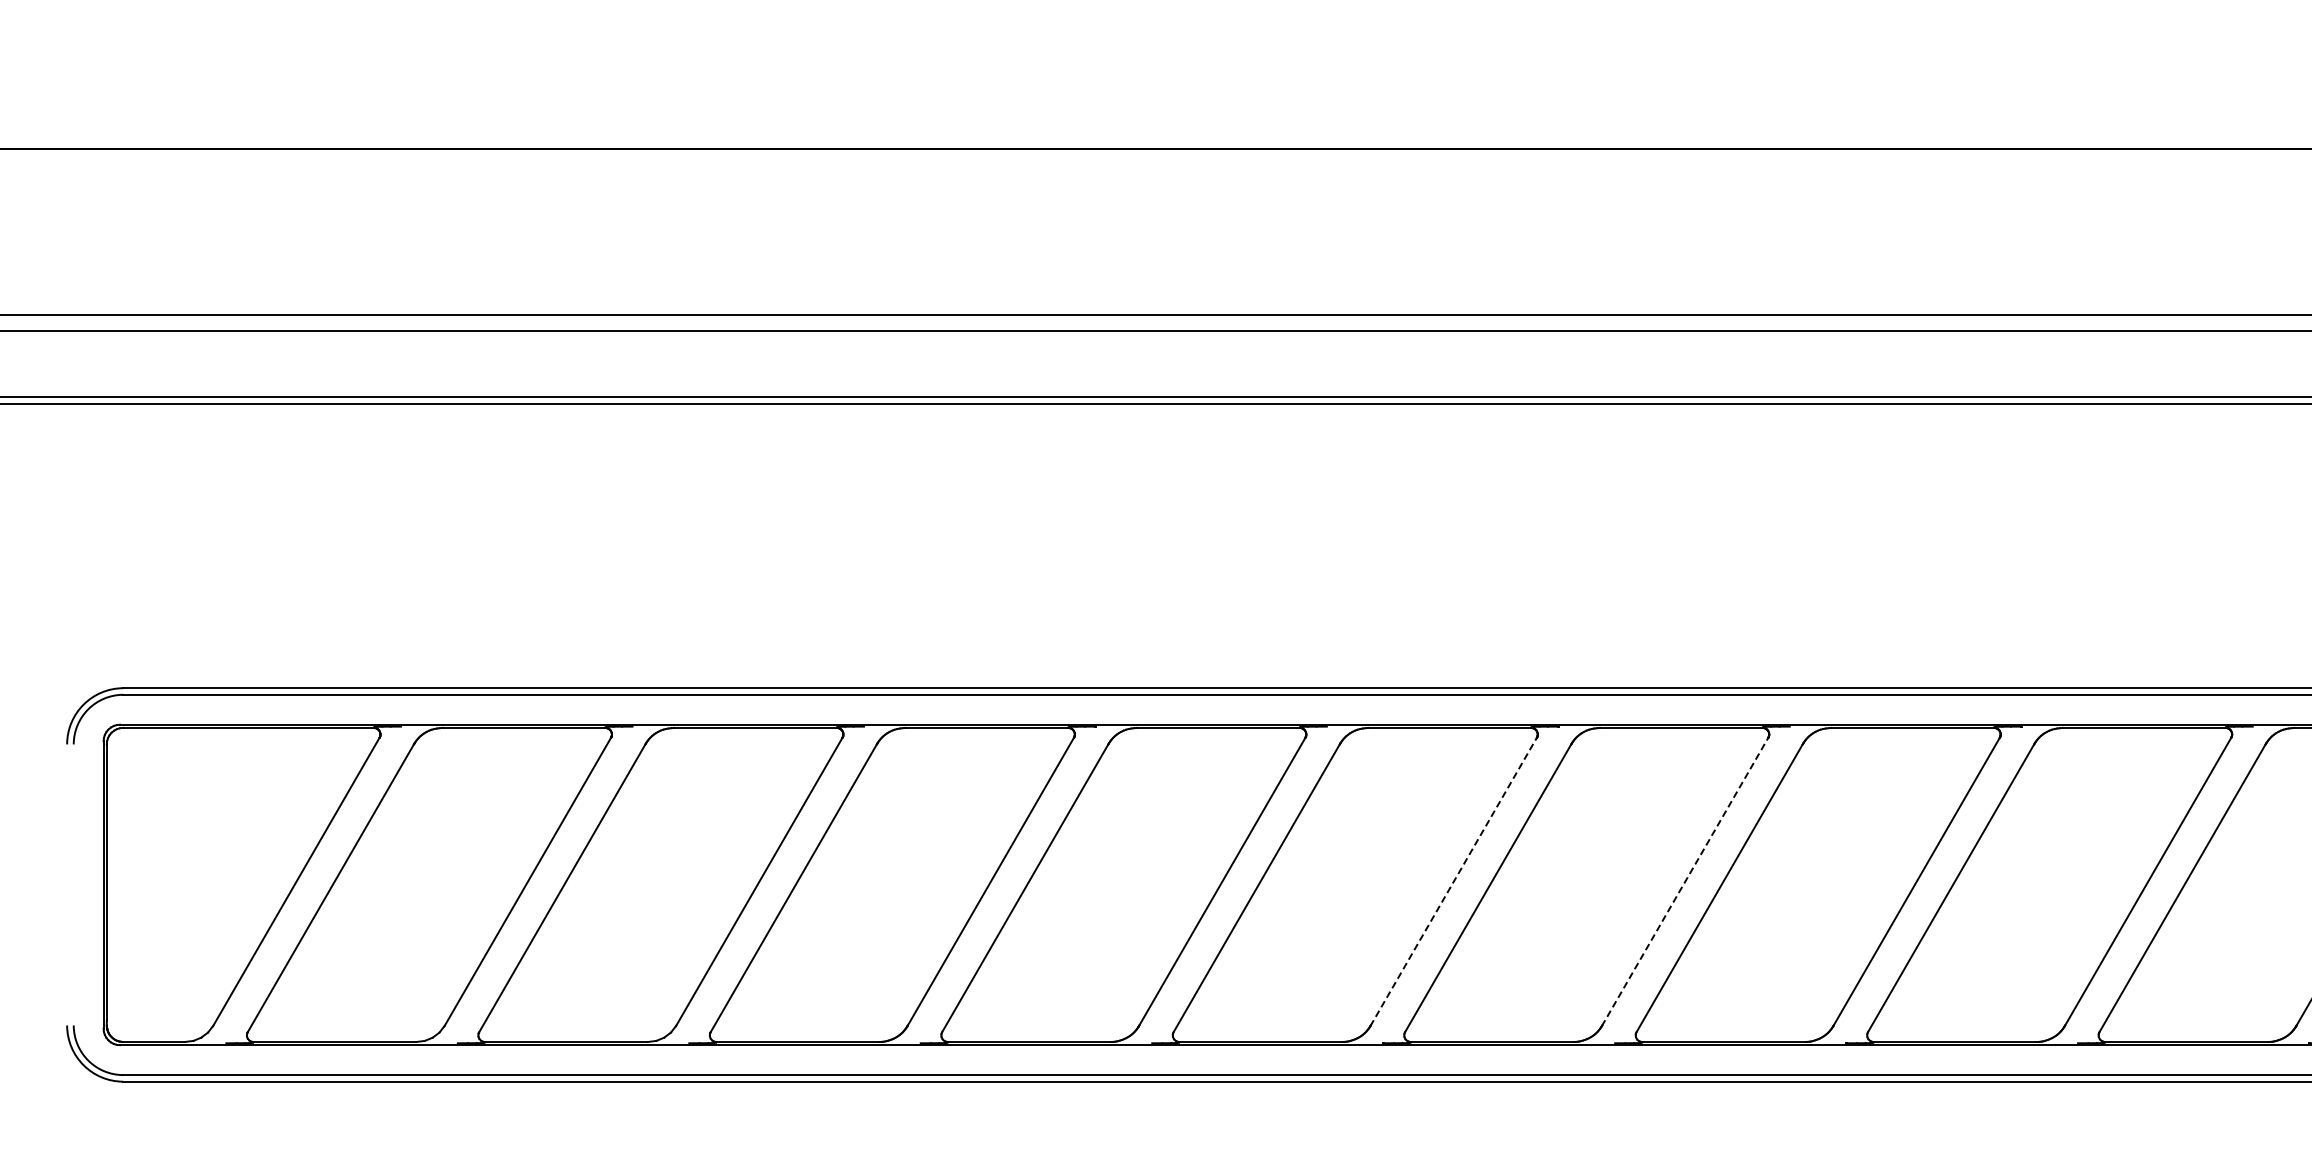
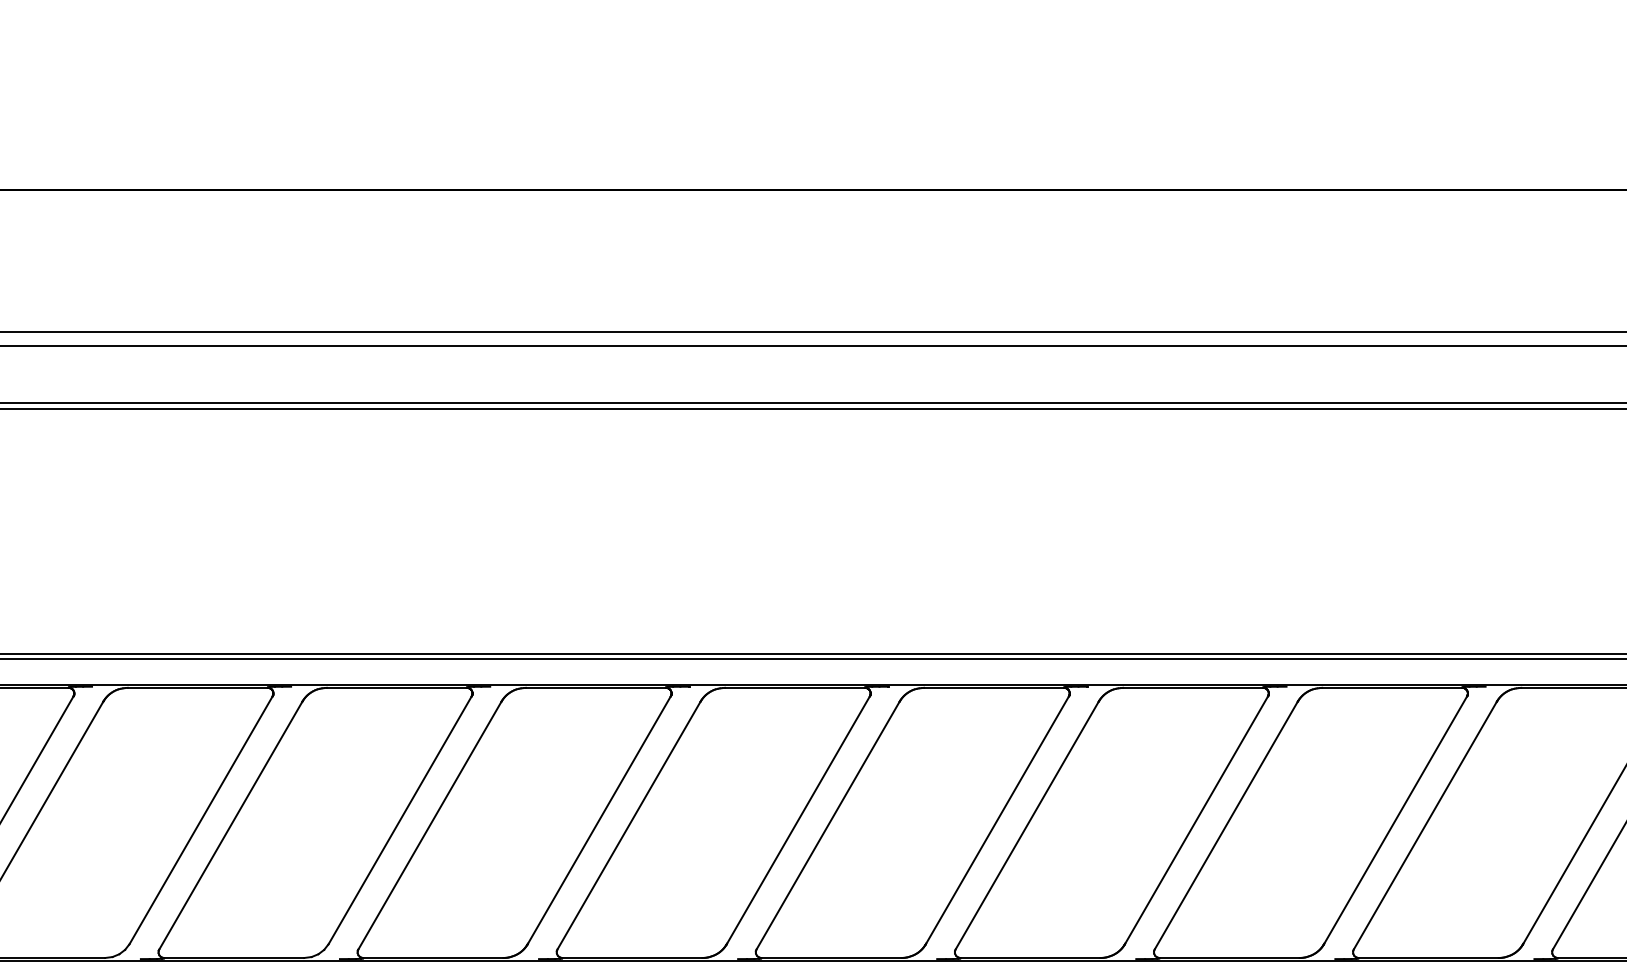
line: (1454, 881) -> (998, 819), dashed -> solid
line: (1685, 881) -> (1196, 819), dashed -> solid

